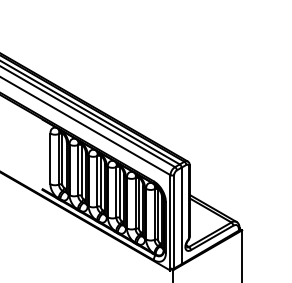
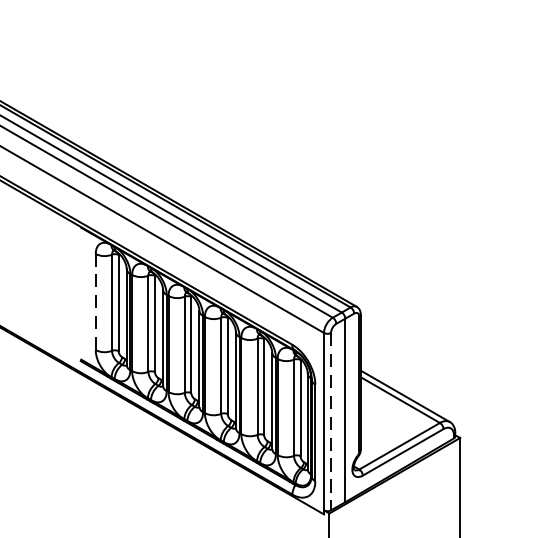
line: (50, 158) -> (95, 301), solid -> dashed
line: (174, 221) -> (331, 421), solid -> dashed

